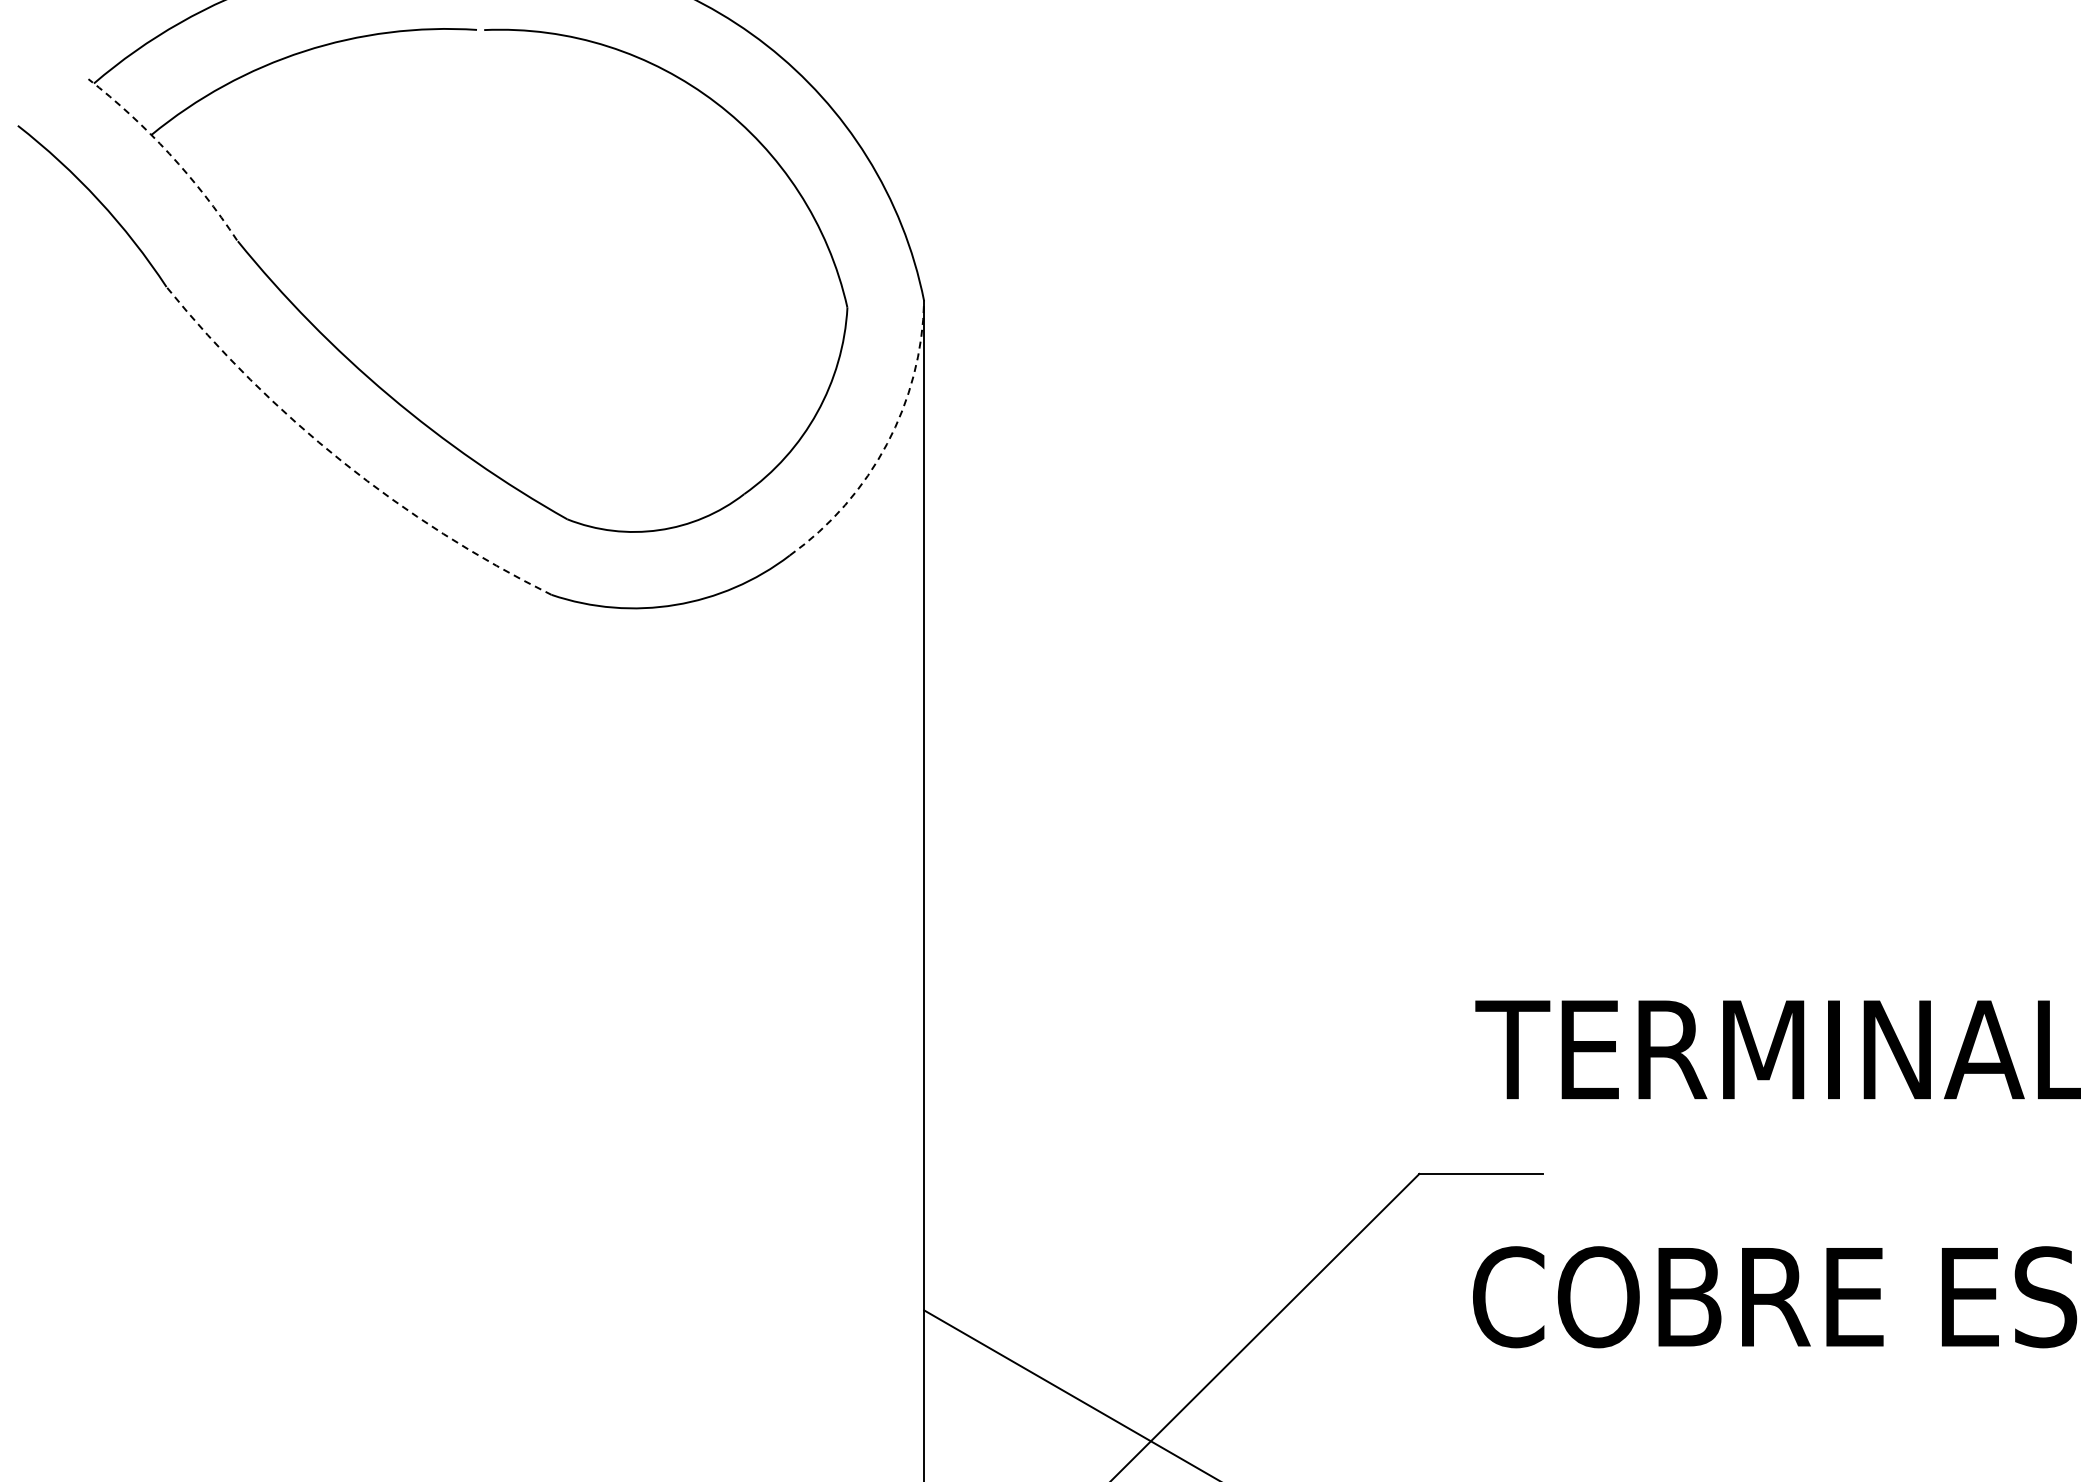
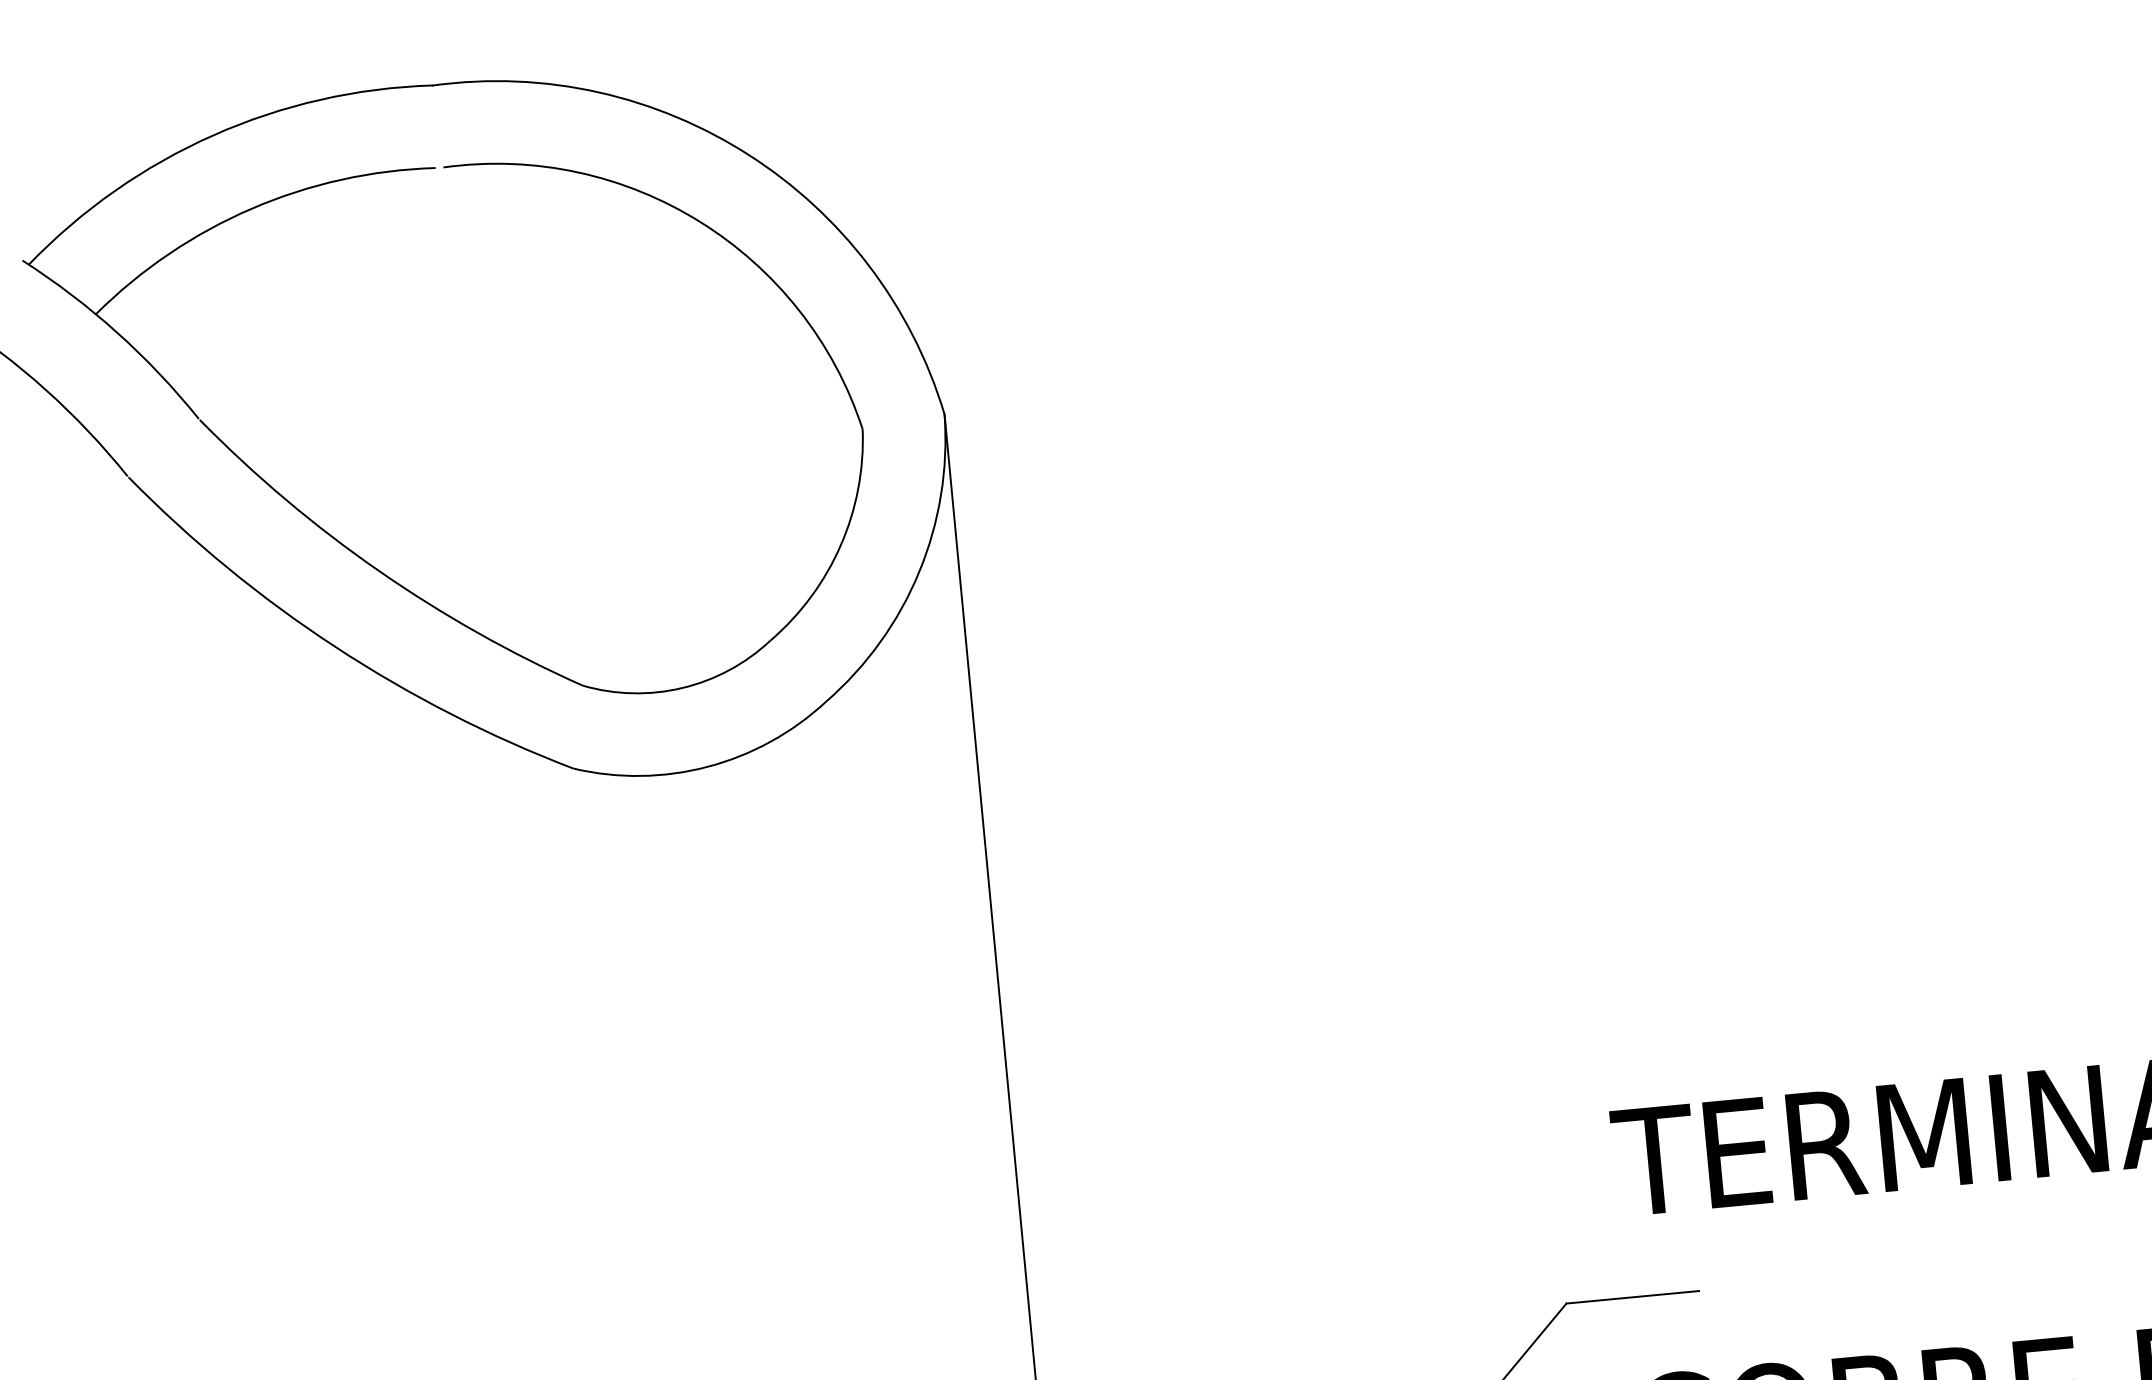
arc: (169, 153) -> (117, 332), dashed -> solid
arc: (887, 444) -> (919, 572), dashed -> solid
arc: (342, 462) -> (334, 647), dashed -> solid

